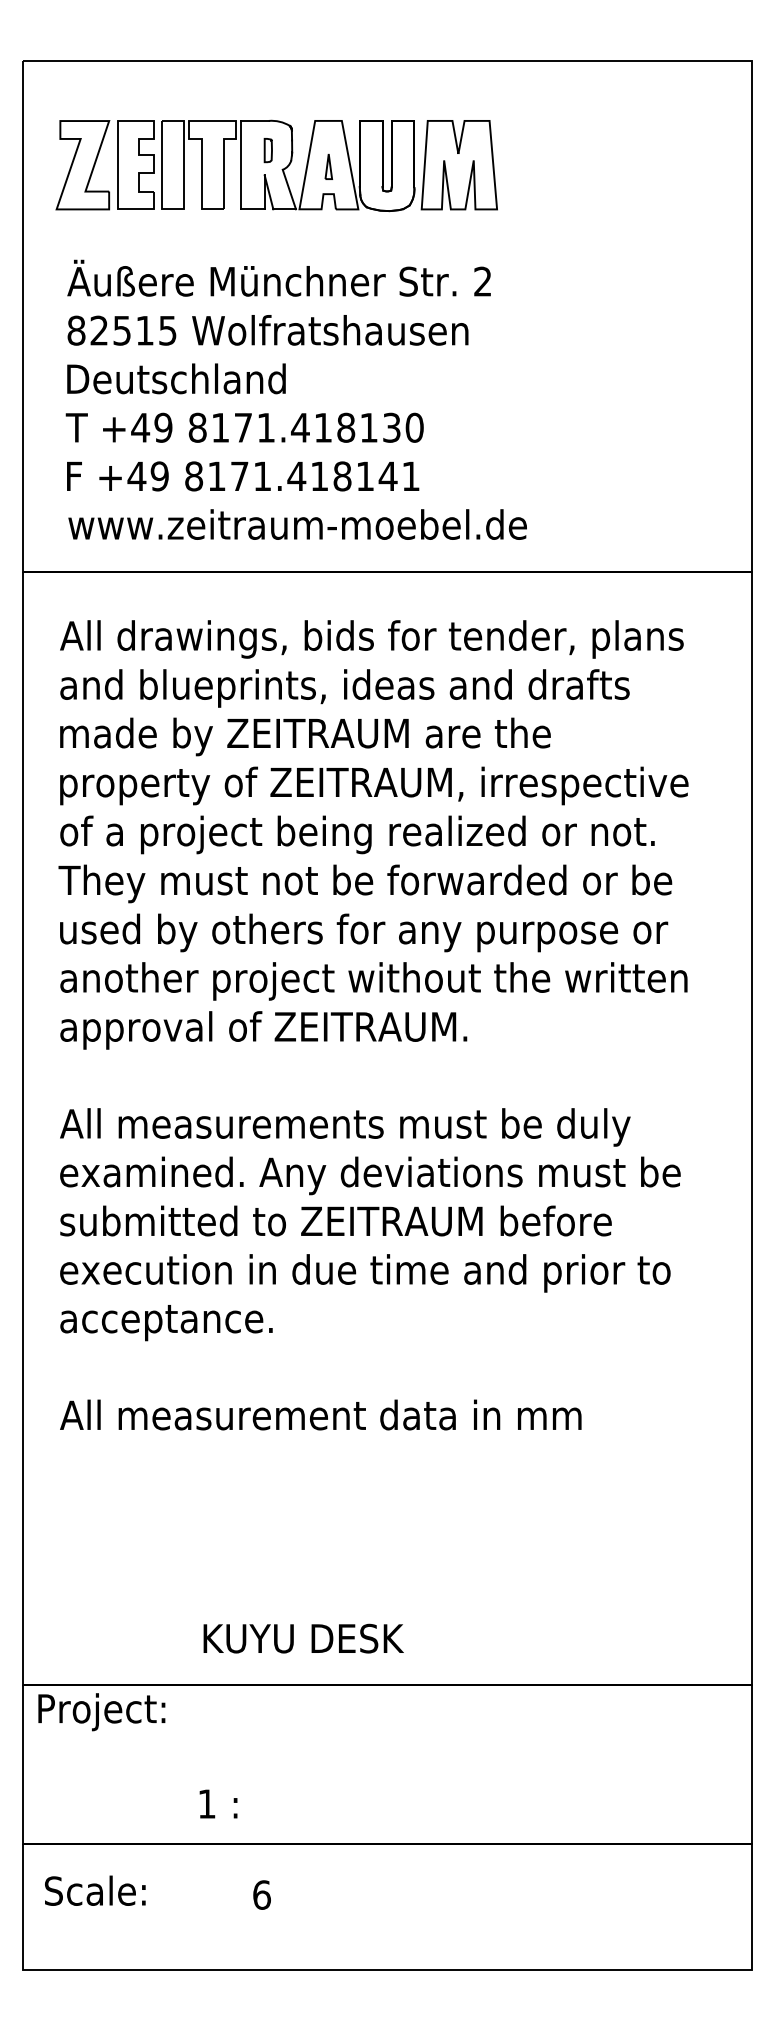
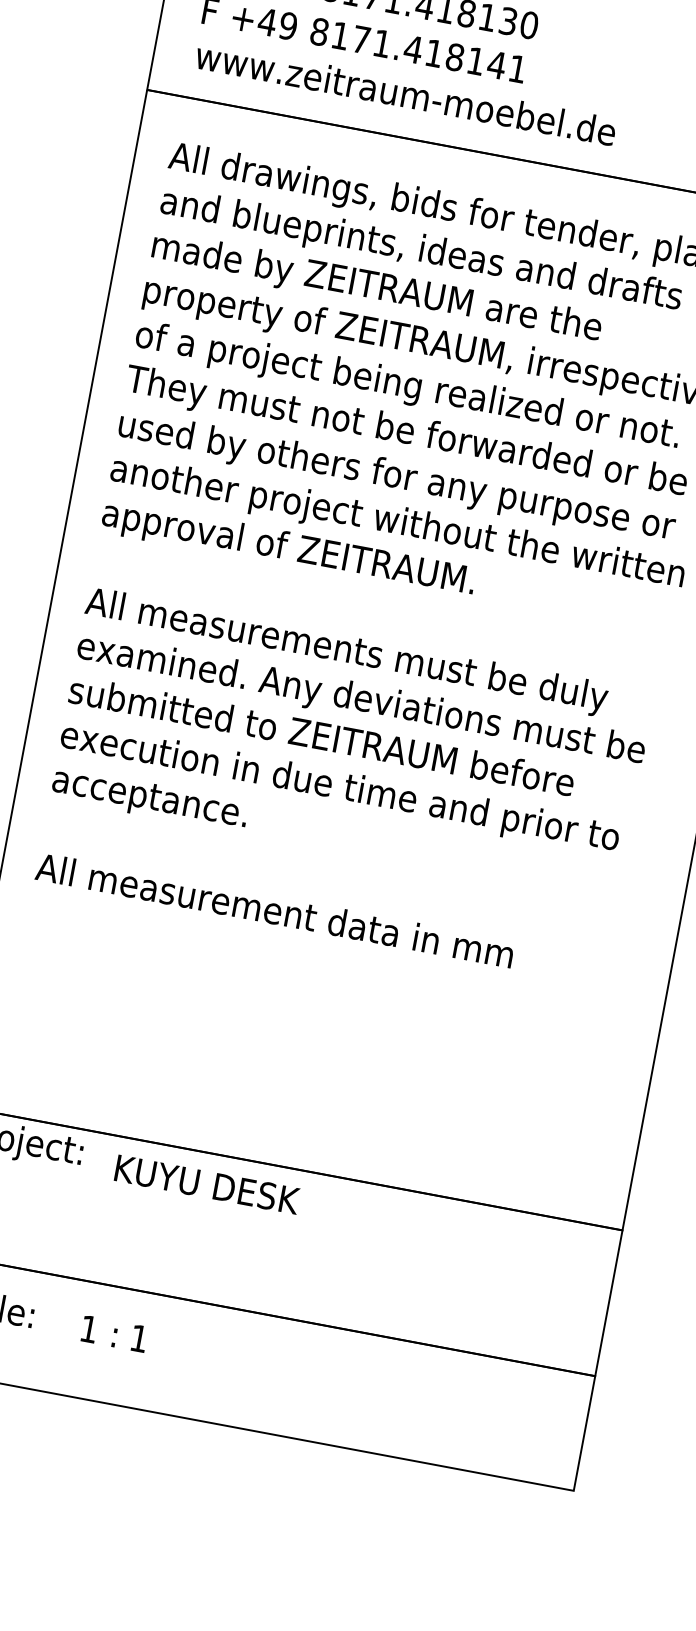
text: (303, 1638) -> (207, 1184), moved
text: (218, 1803) -> (99, 1330), moved
text: (261, 1894) -> (138, 1338), 6 -> 1

